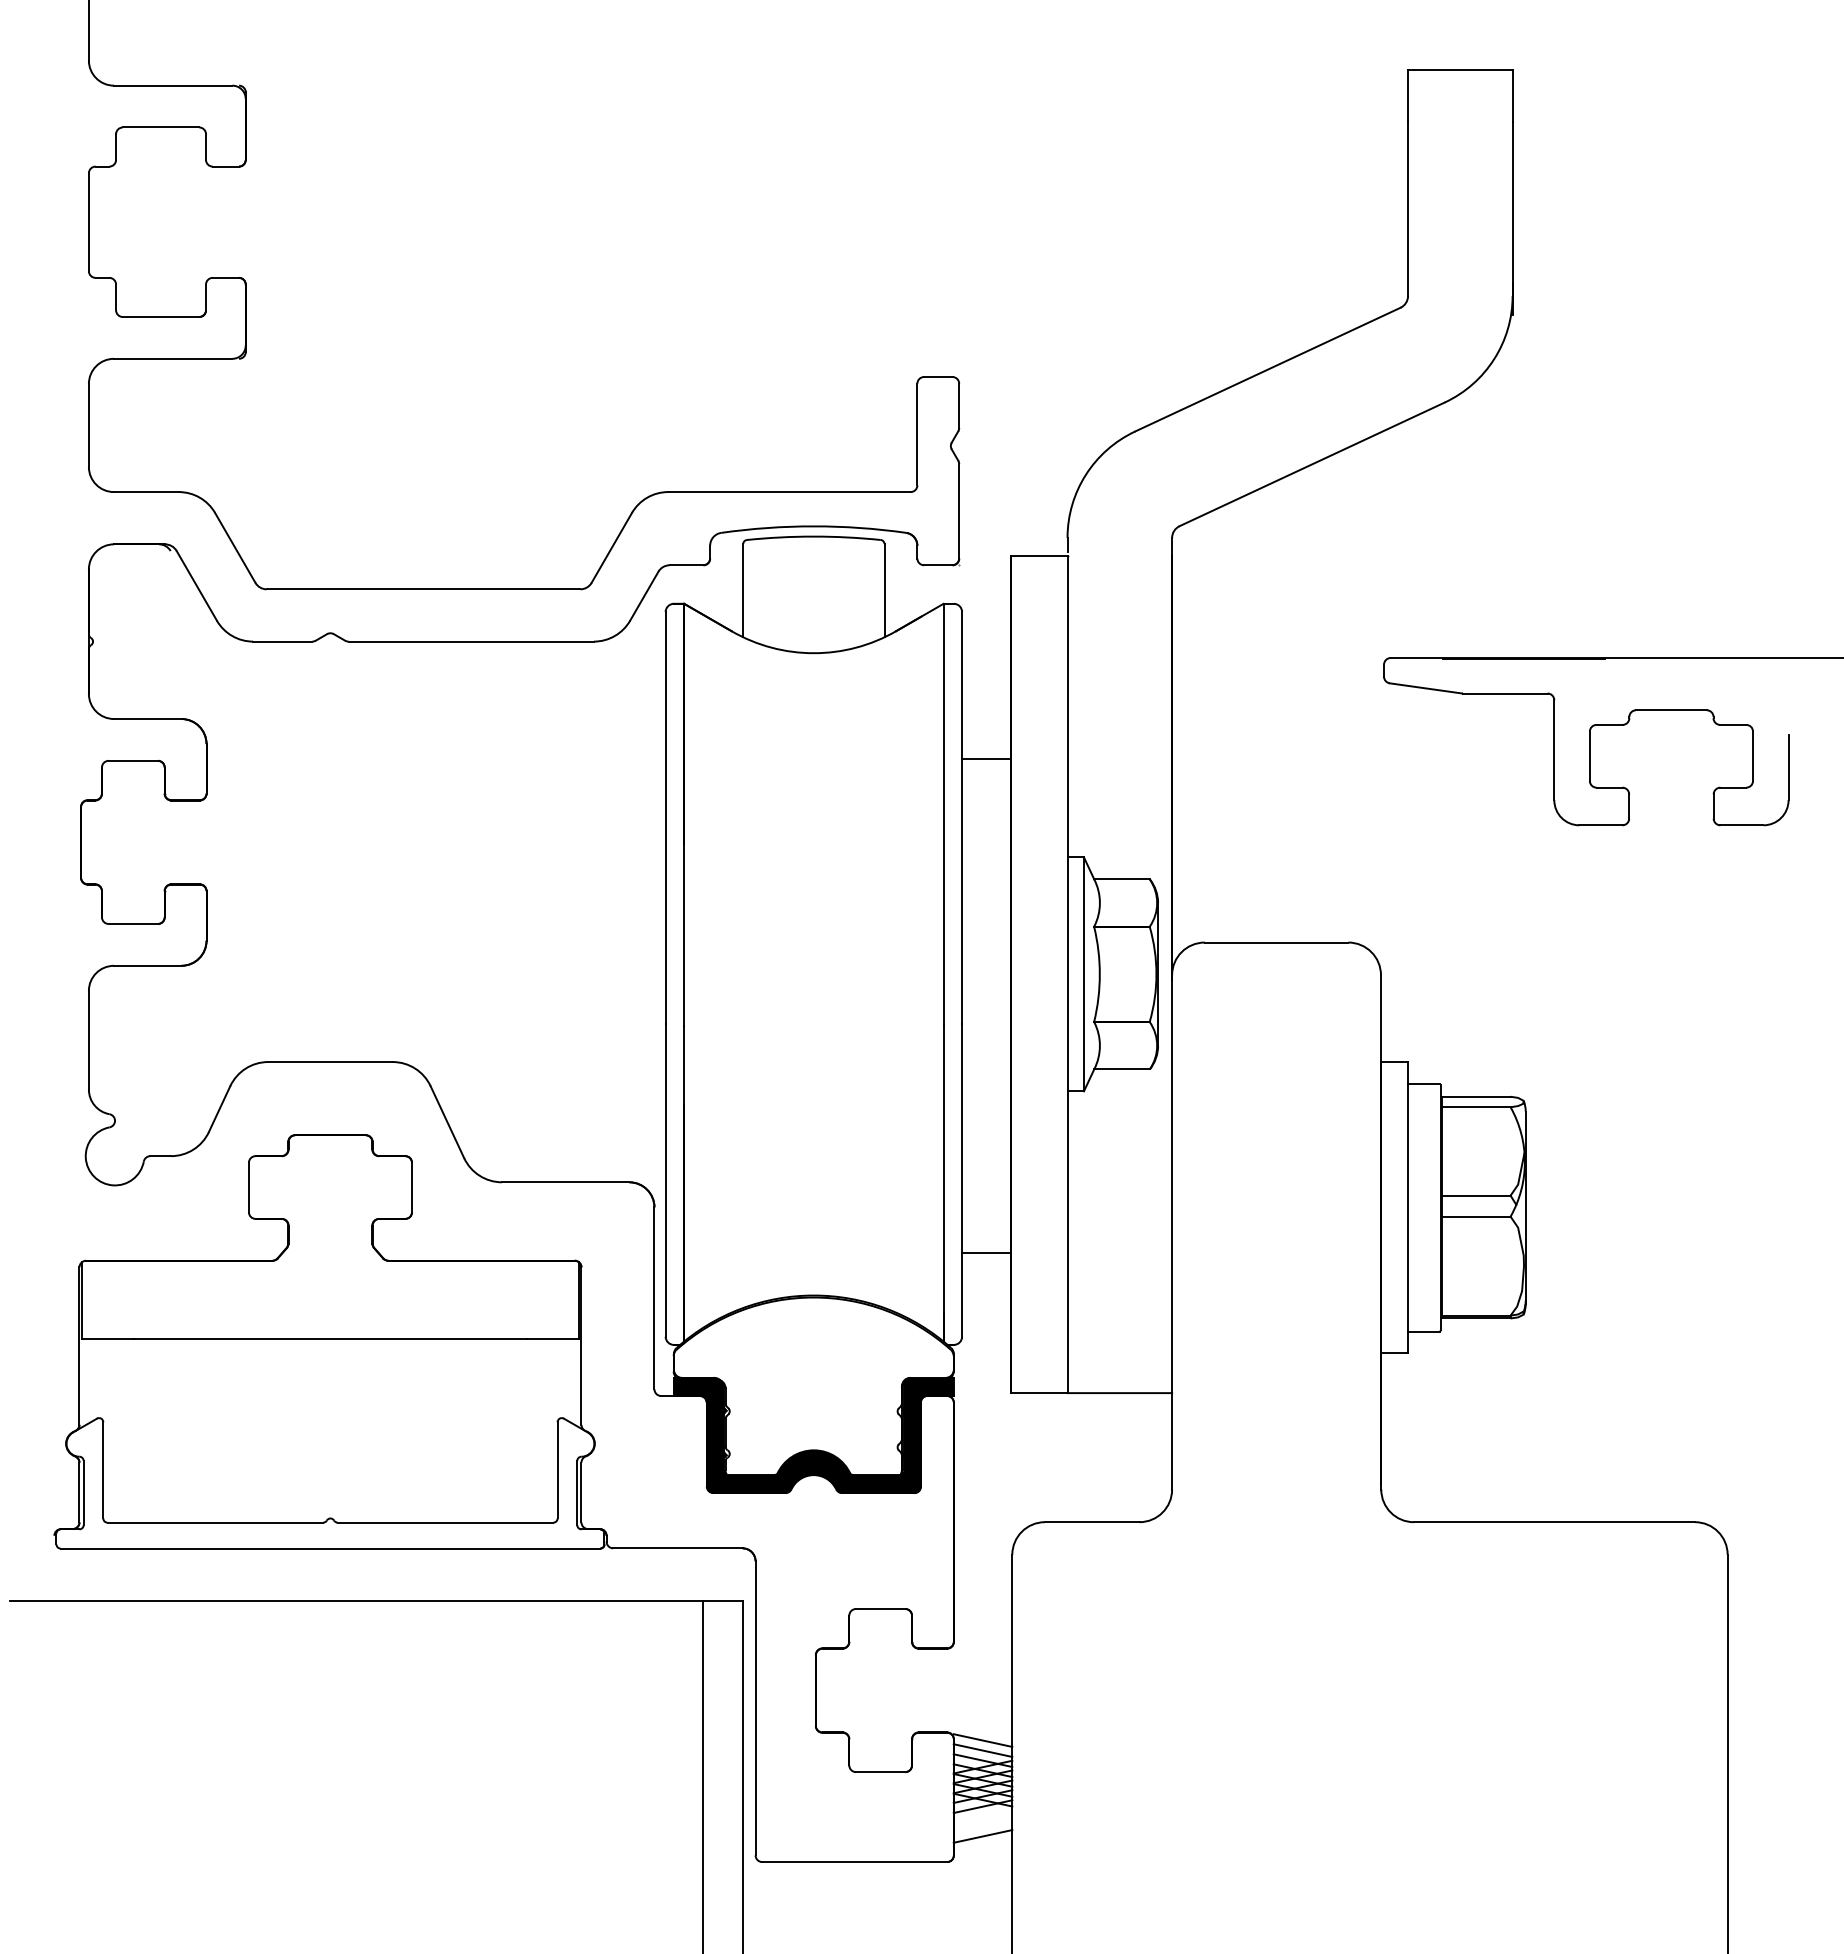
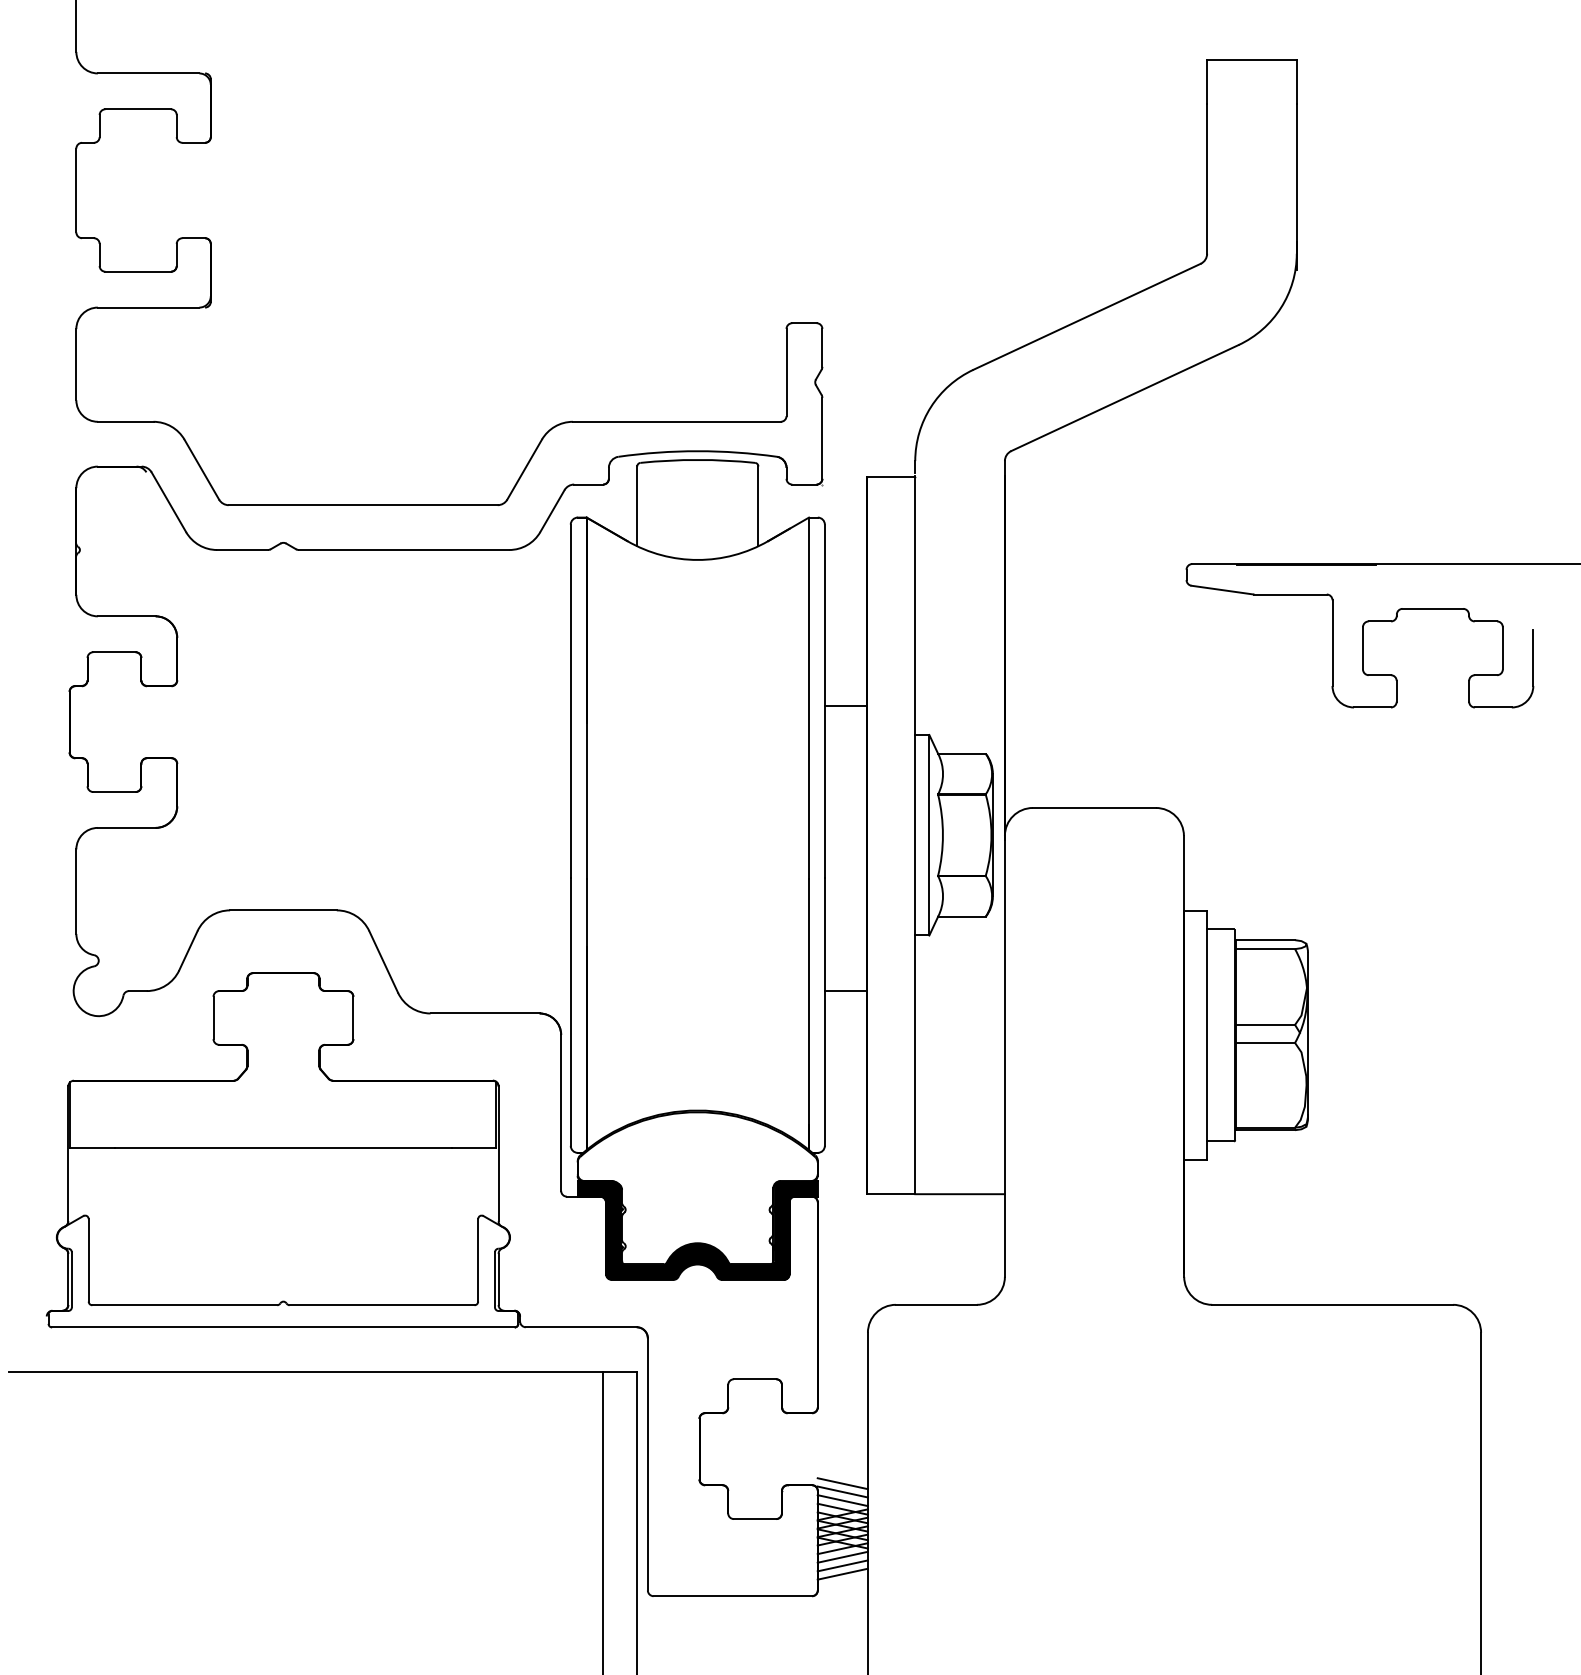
line: (986, 759) -> (845, 705), moved
line: (986, 1253) -> (845, 991), moved
line: (982, 1730) -> (842, 1483), added
line: (982, 1816) -> (842, 1557), added
line: (982, 1826) -> (842, 1565), added

